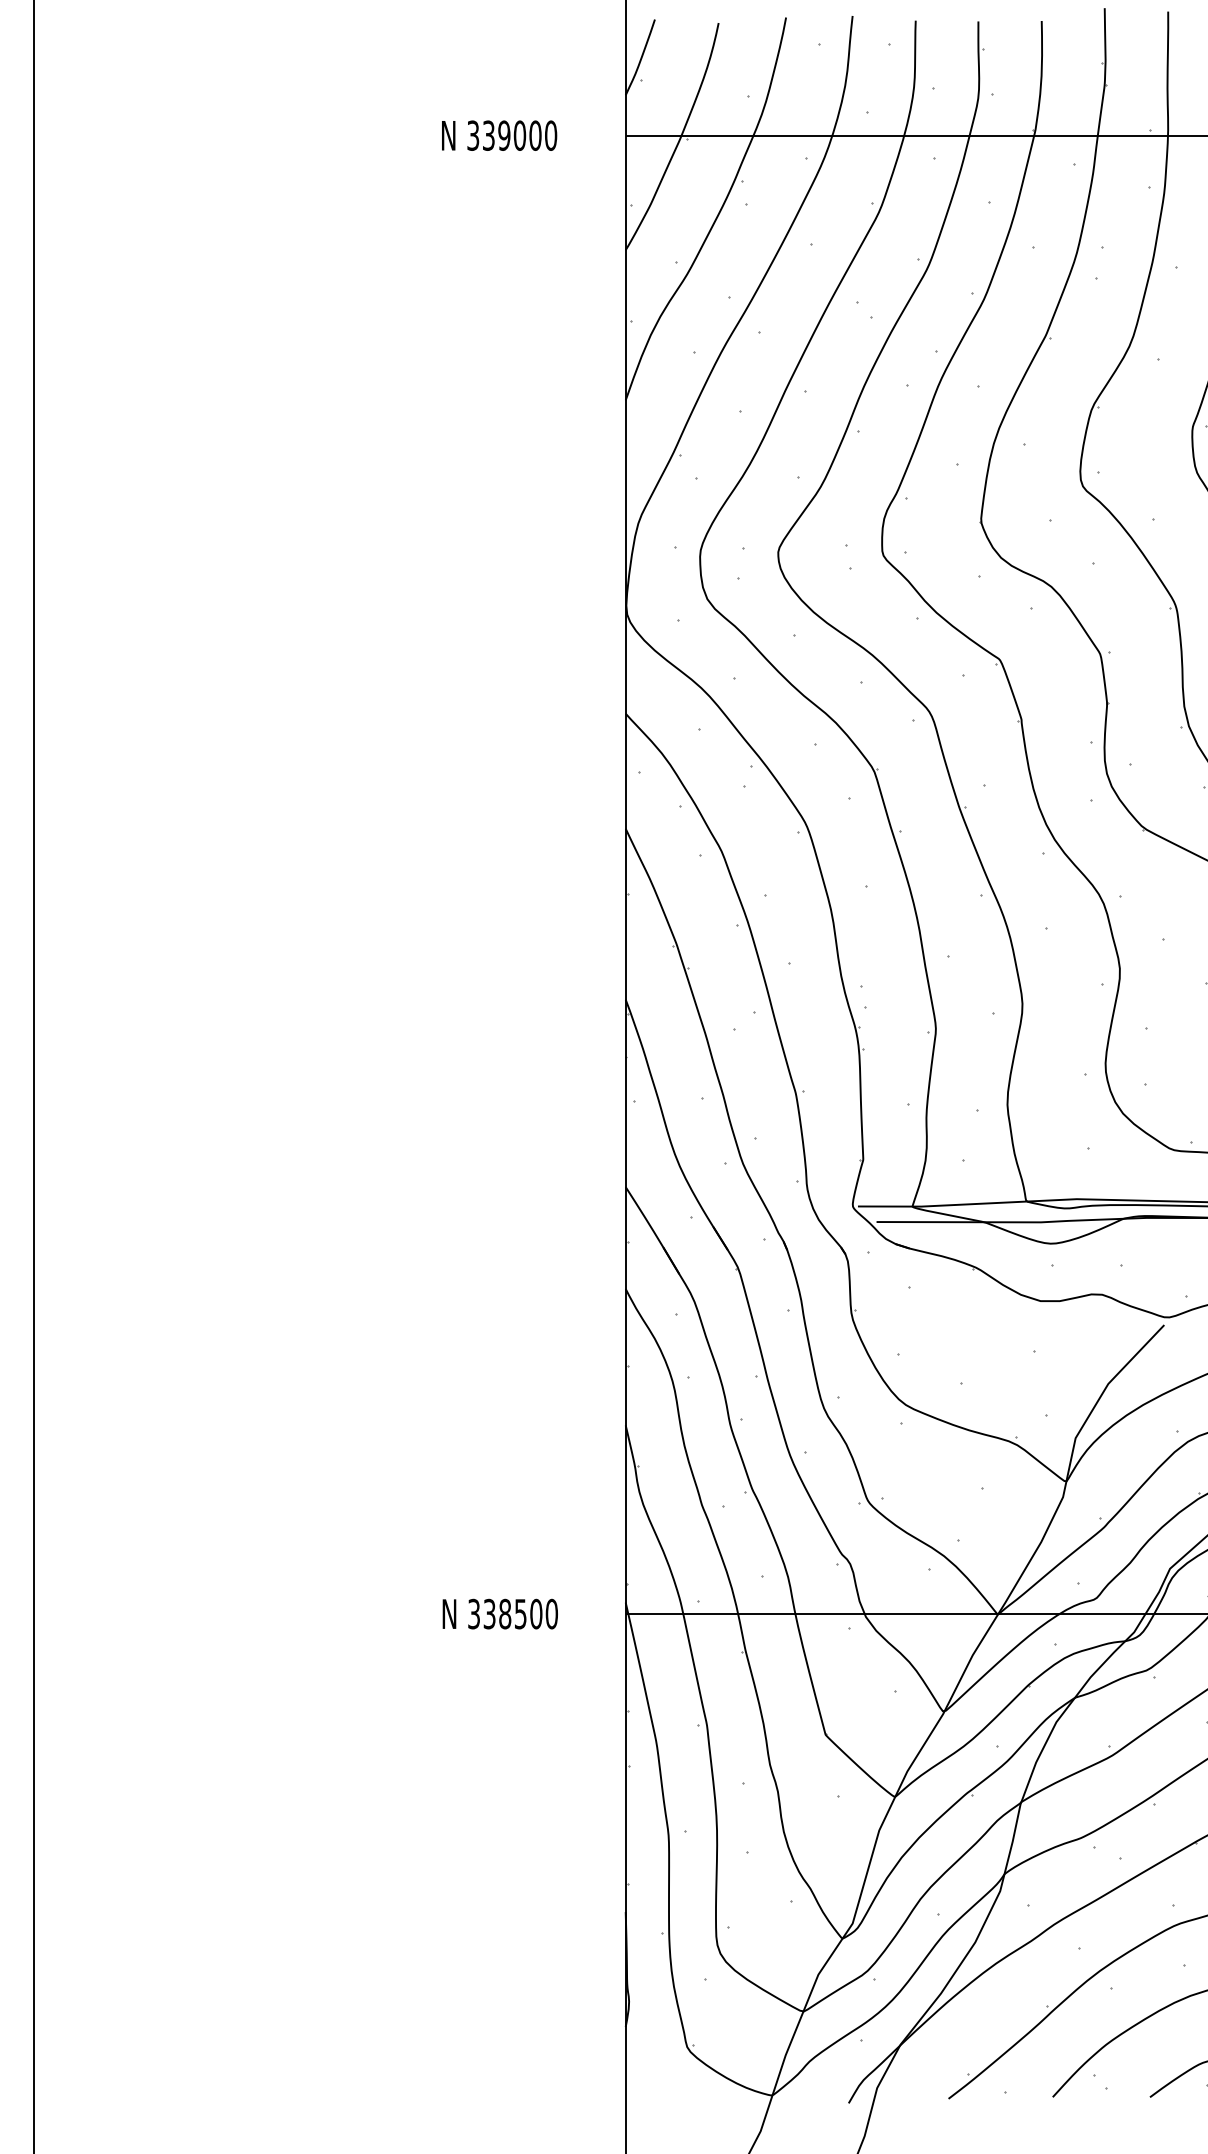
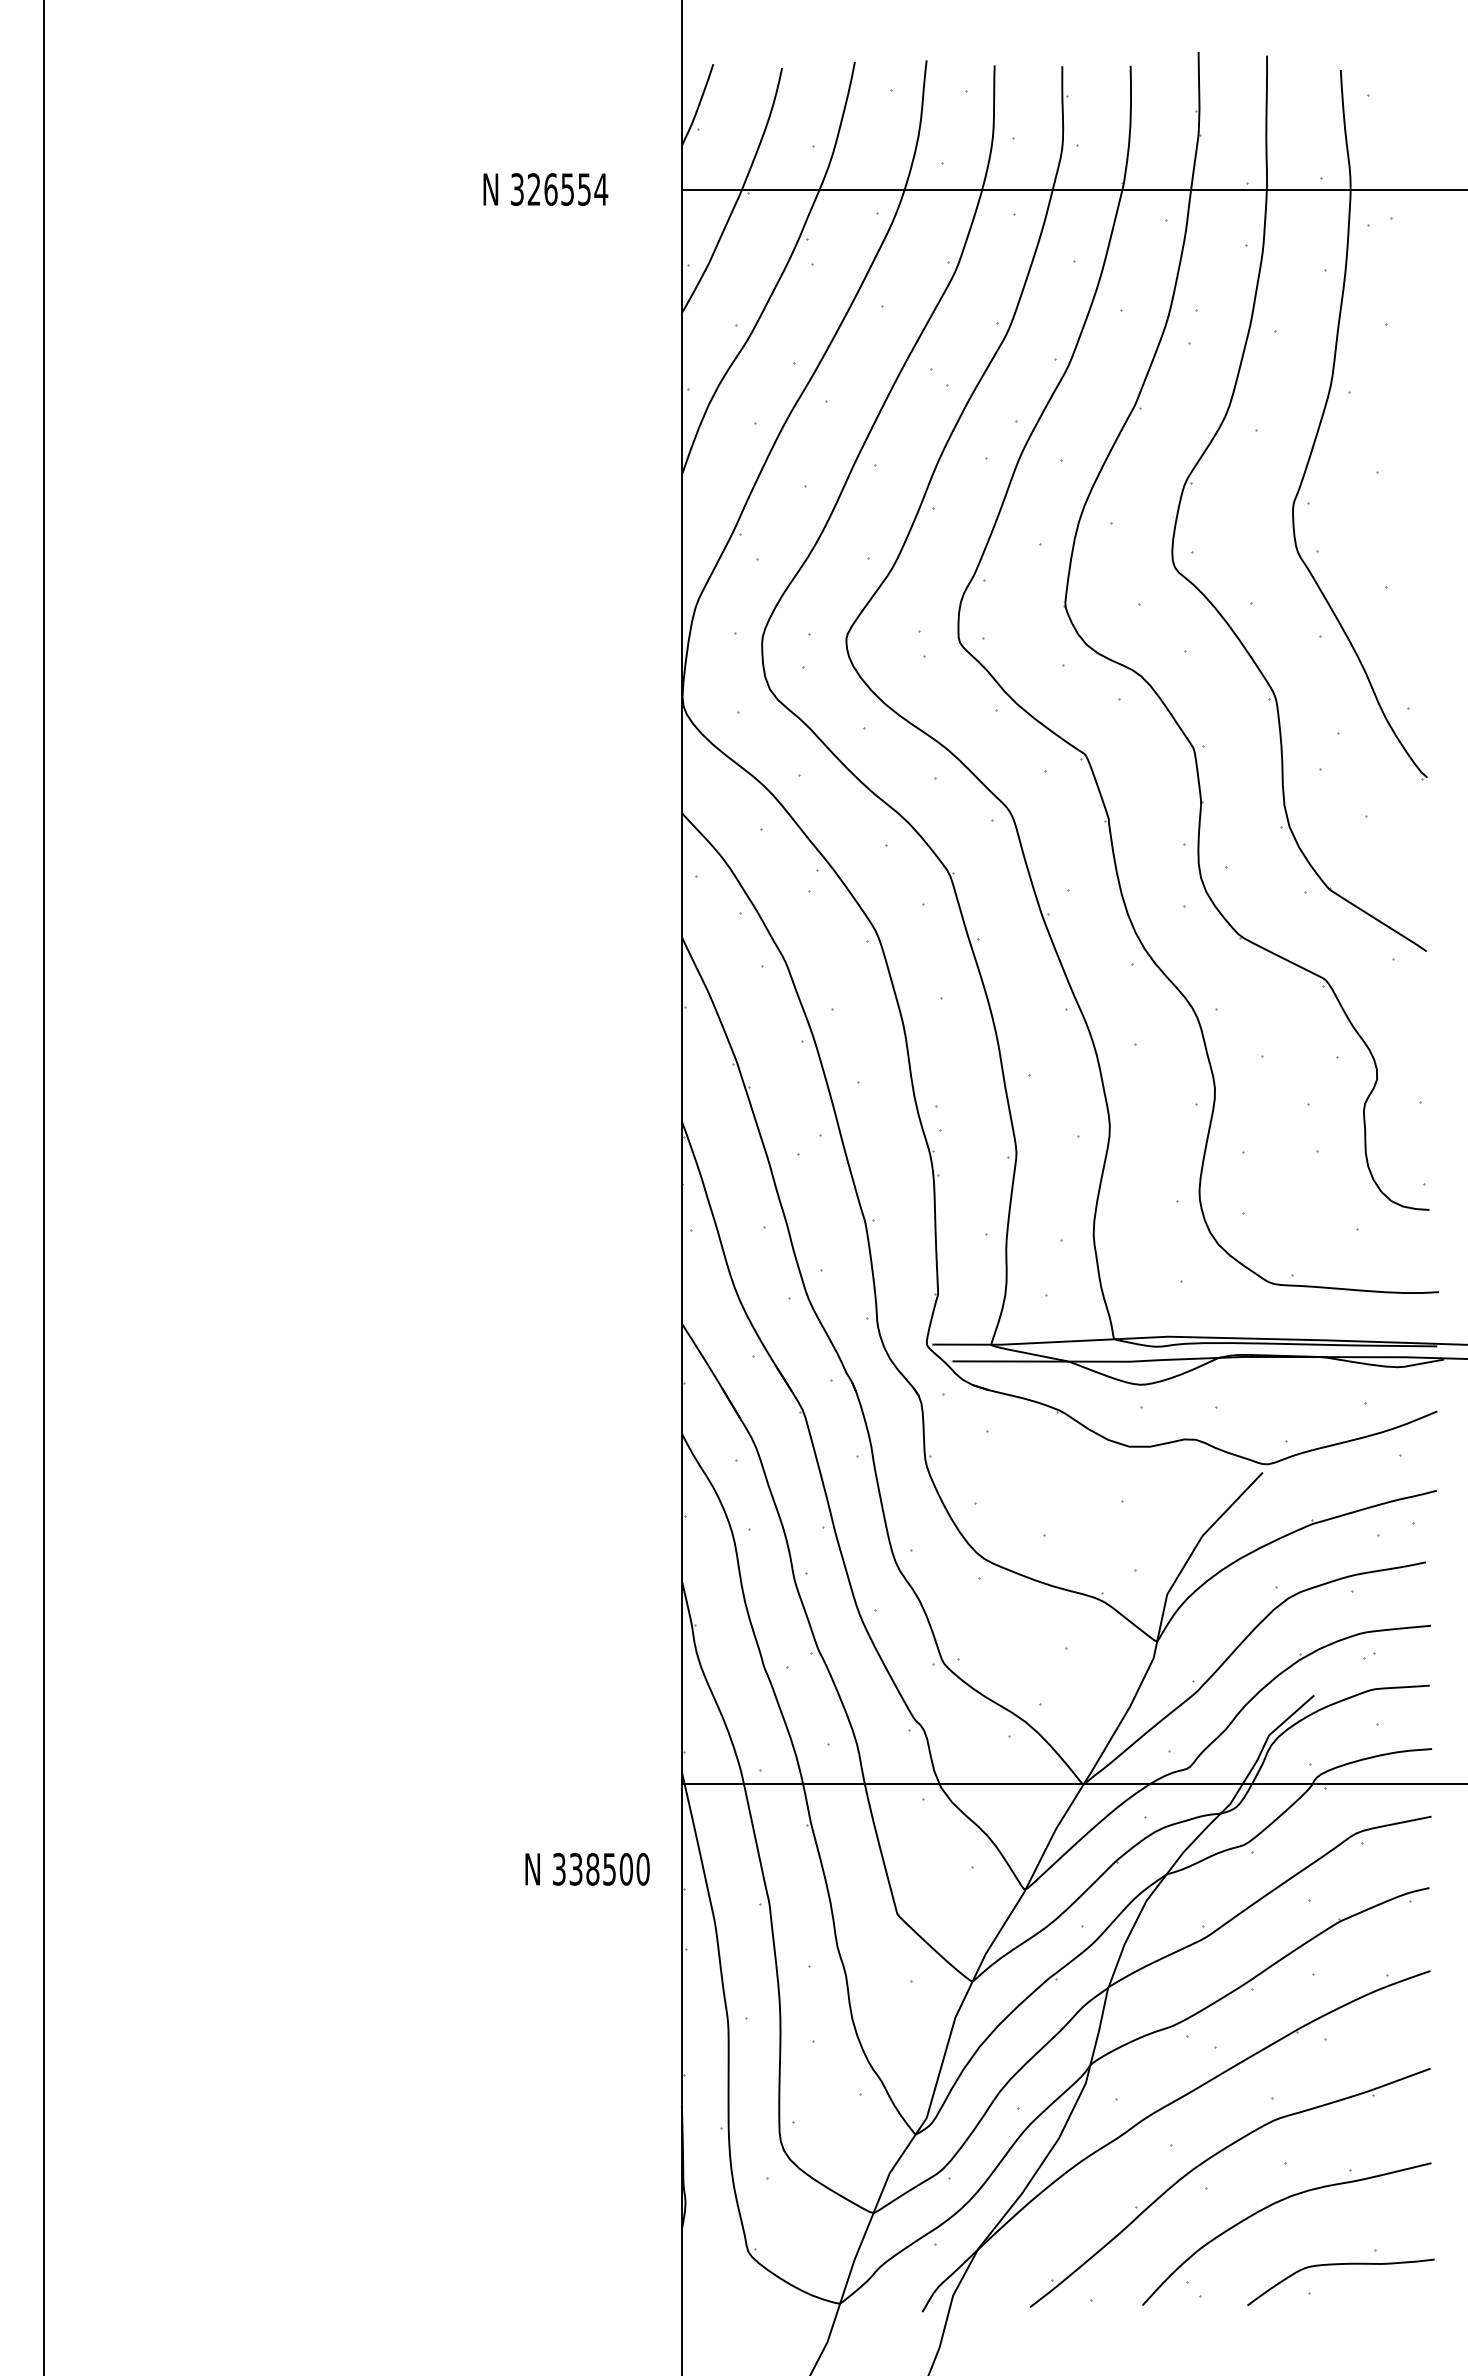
text: (519, 135) -> (567, 189), 339000 -> 326554
text: (500, 1613) -> (587, 1868), moved

